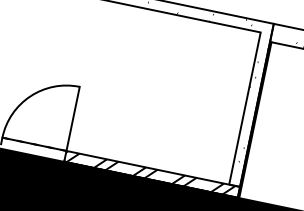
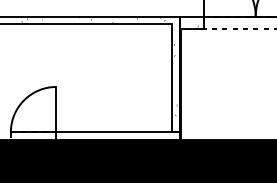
hatch: (149, 174) -> (116, 136), removed

